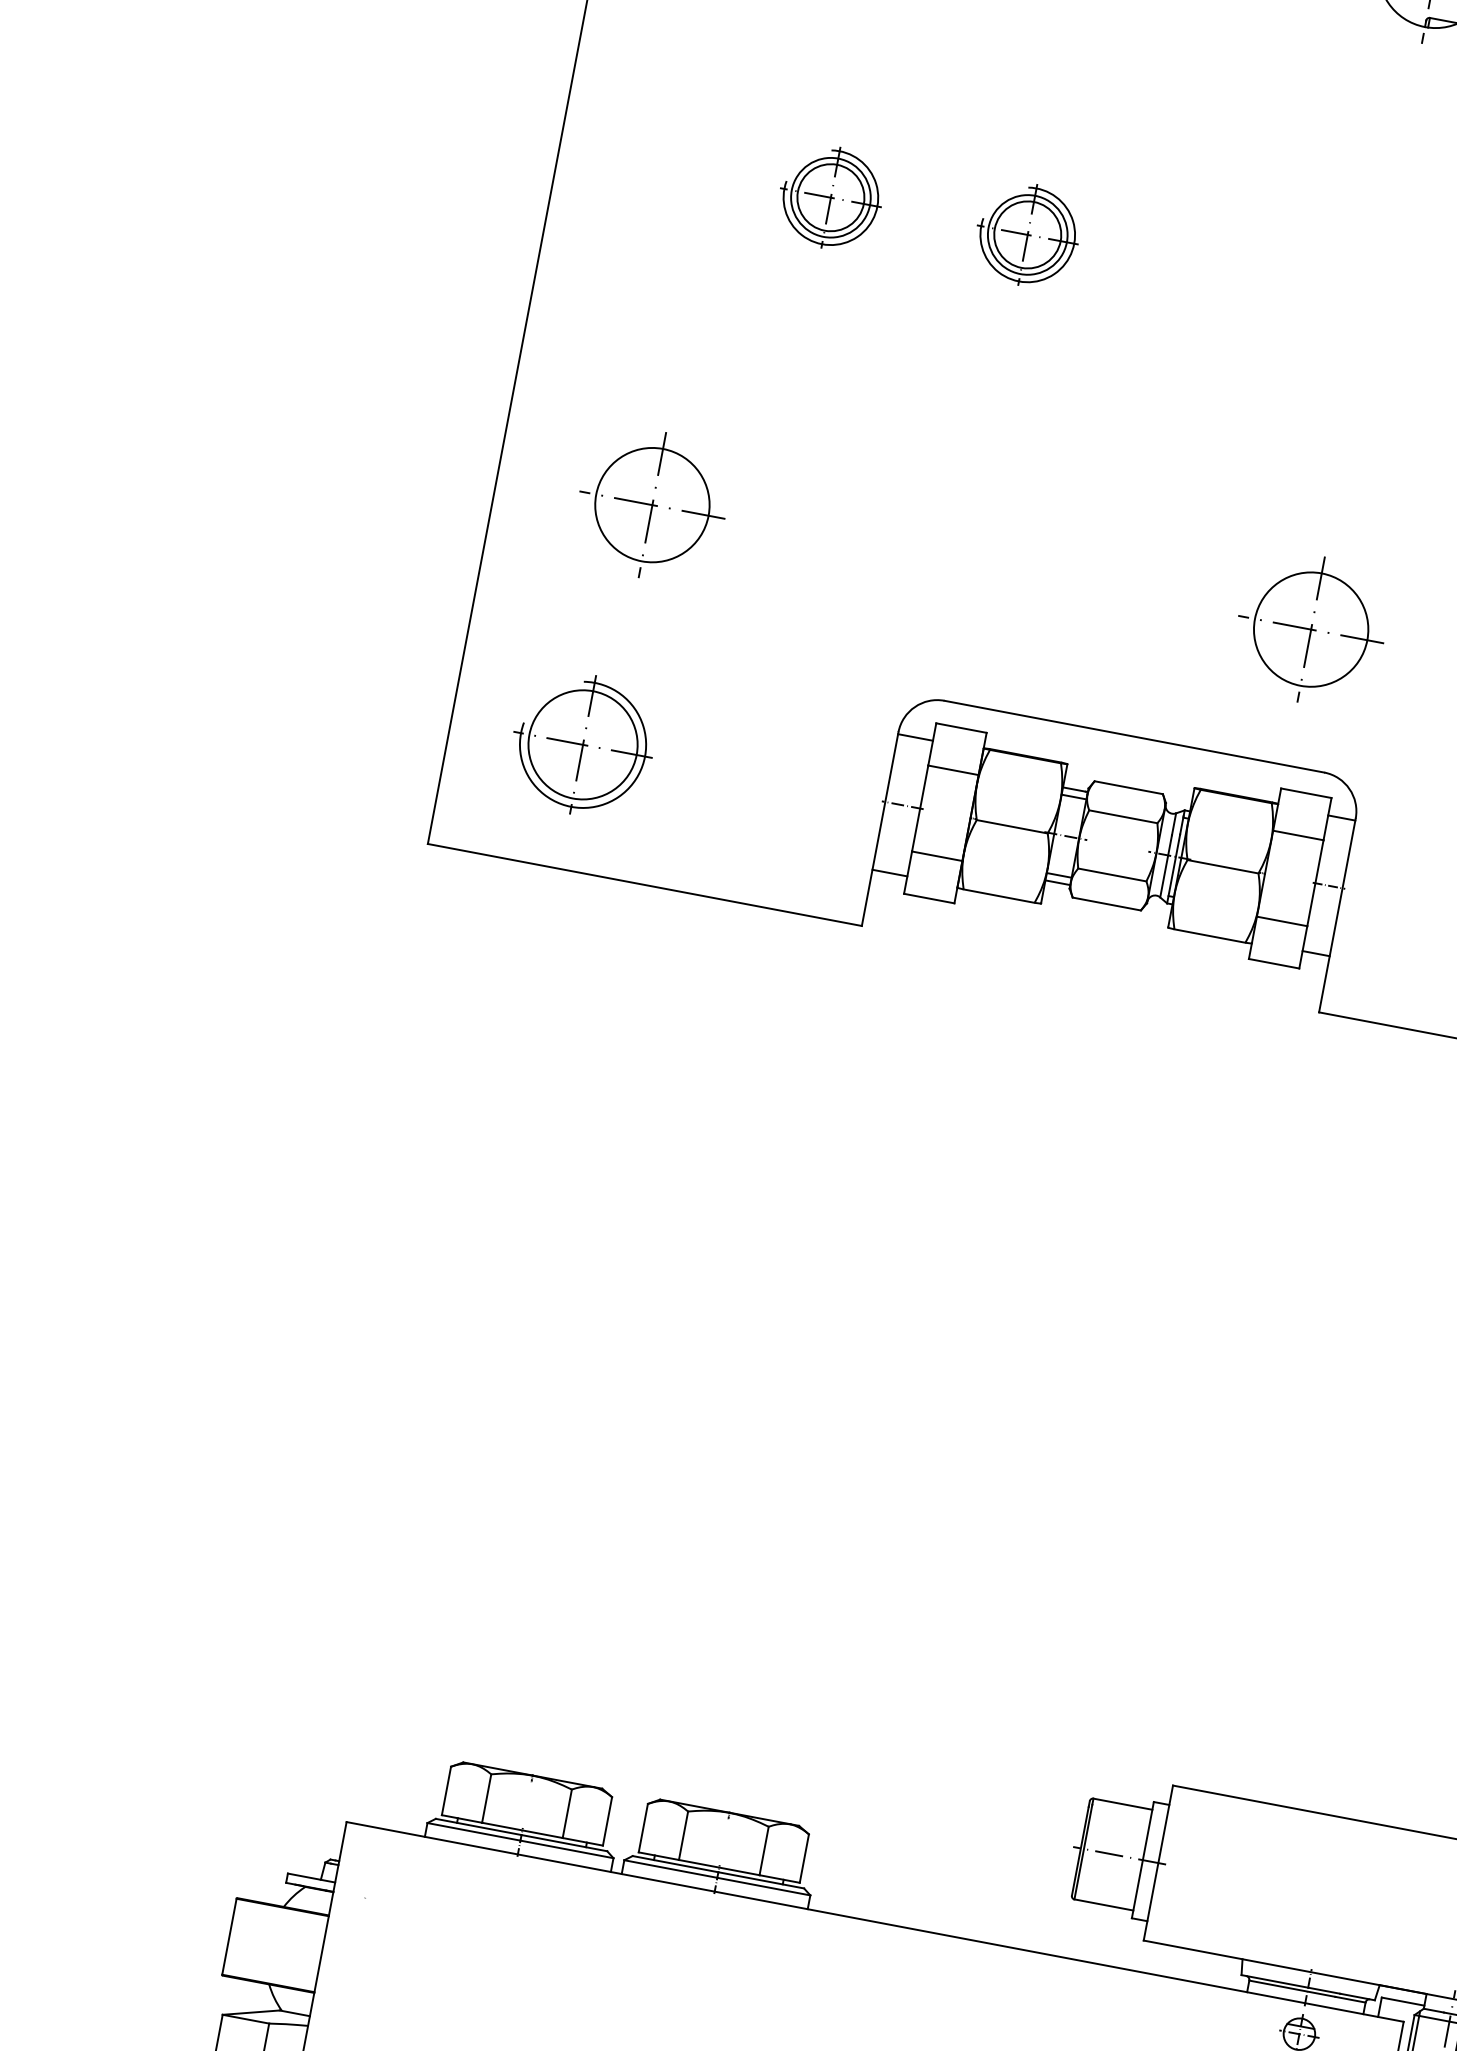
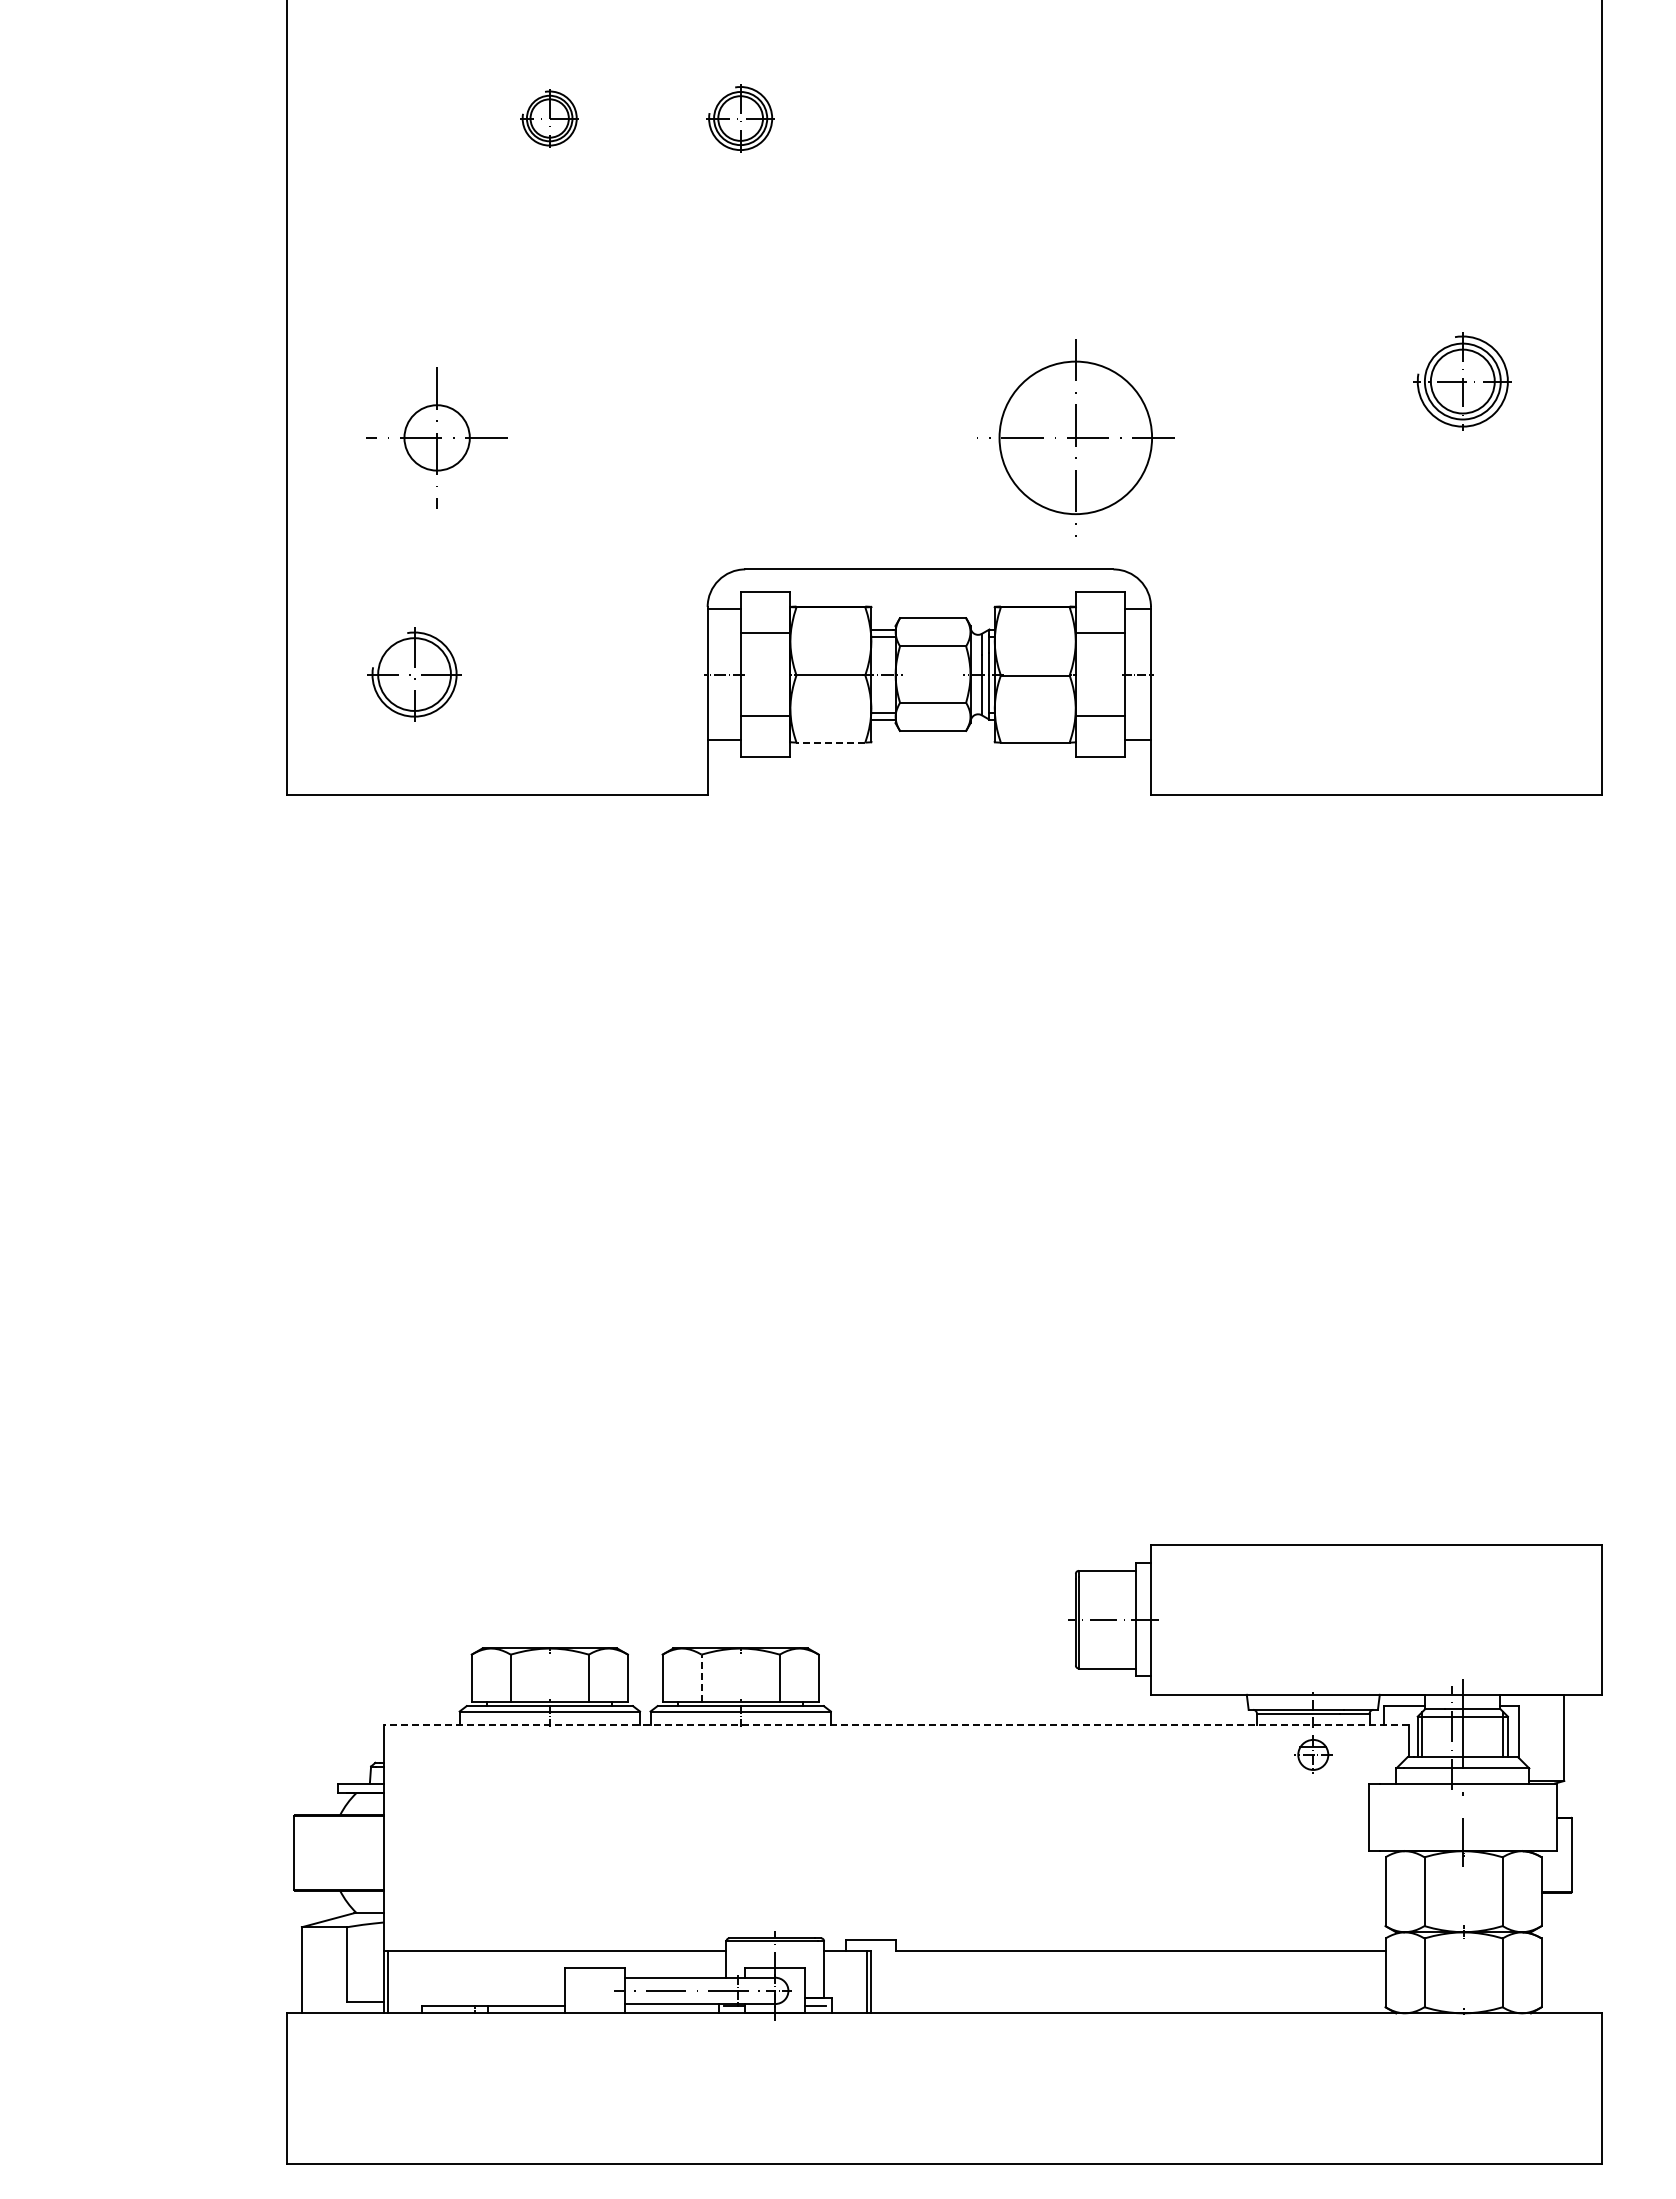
part: (830, 197) -> (549, 118), size x0.6
part: (1027, 234) -> (740, 118), size x0.7
circle: (651, 504) -> (436, 437), size x0.6
part: (1310, 629) -> (1075, 437), size x1.4
part: (582, 744) -> (414, 674), size x0.7
line: (998, 895) -> (830, 742), solid -> dashed
line: (683, 1835) -> (701, 1677), solid -> dashed
line: (874, 1921) -> (895, 1724), solid -> dashed

